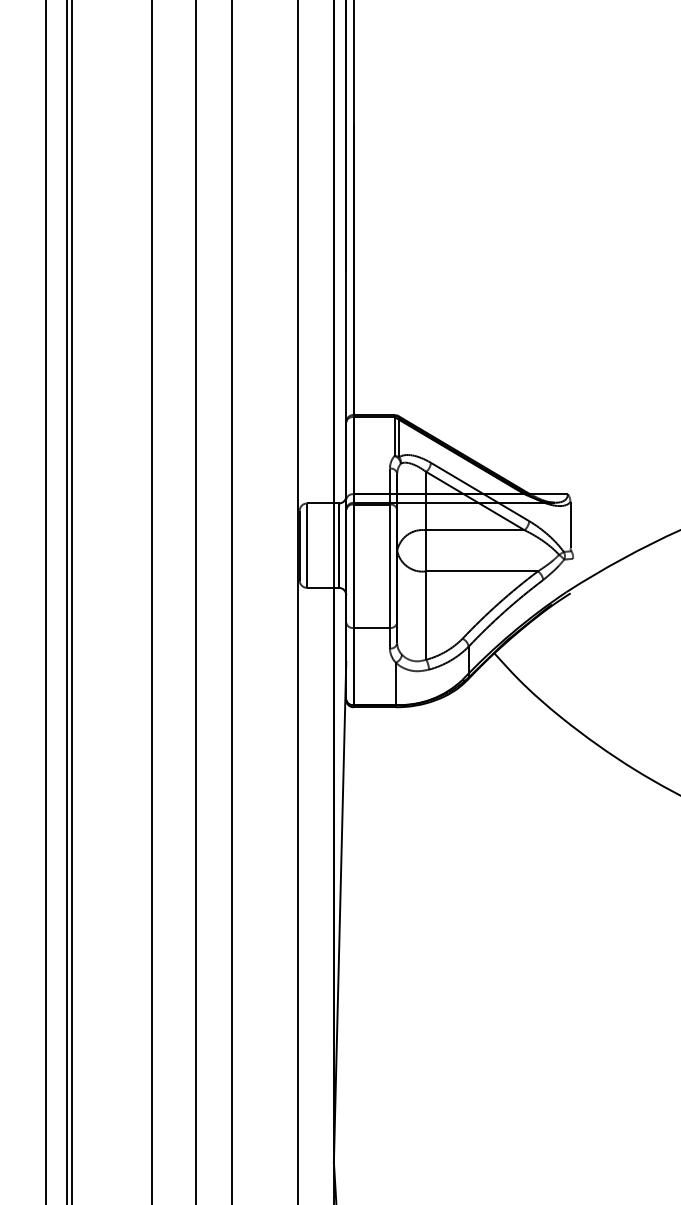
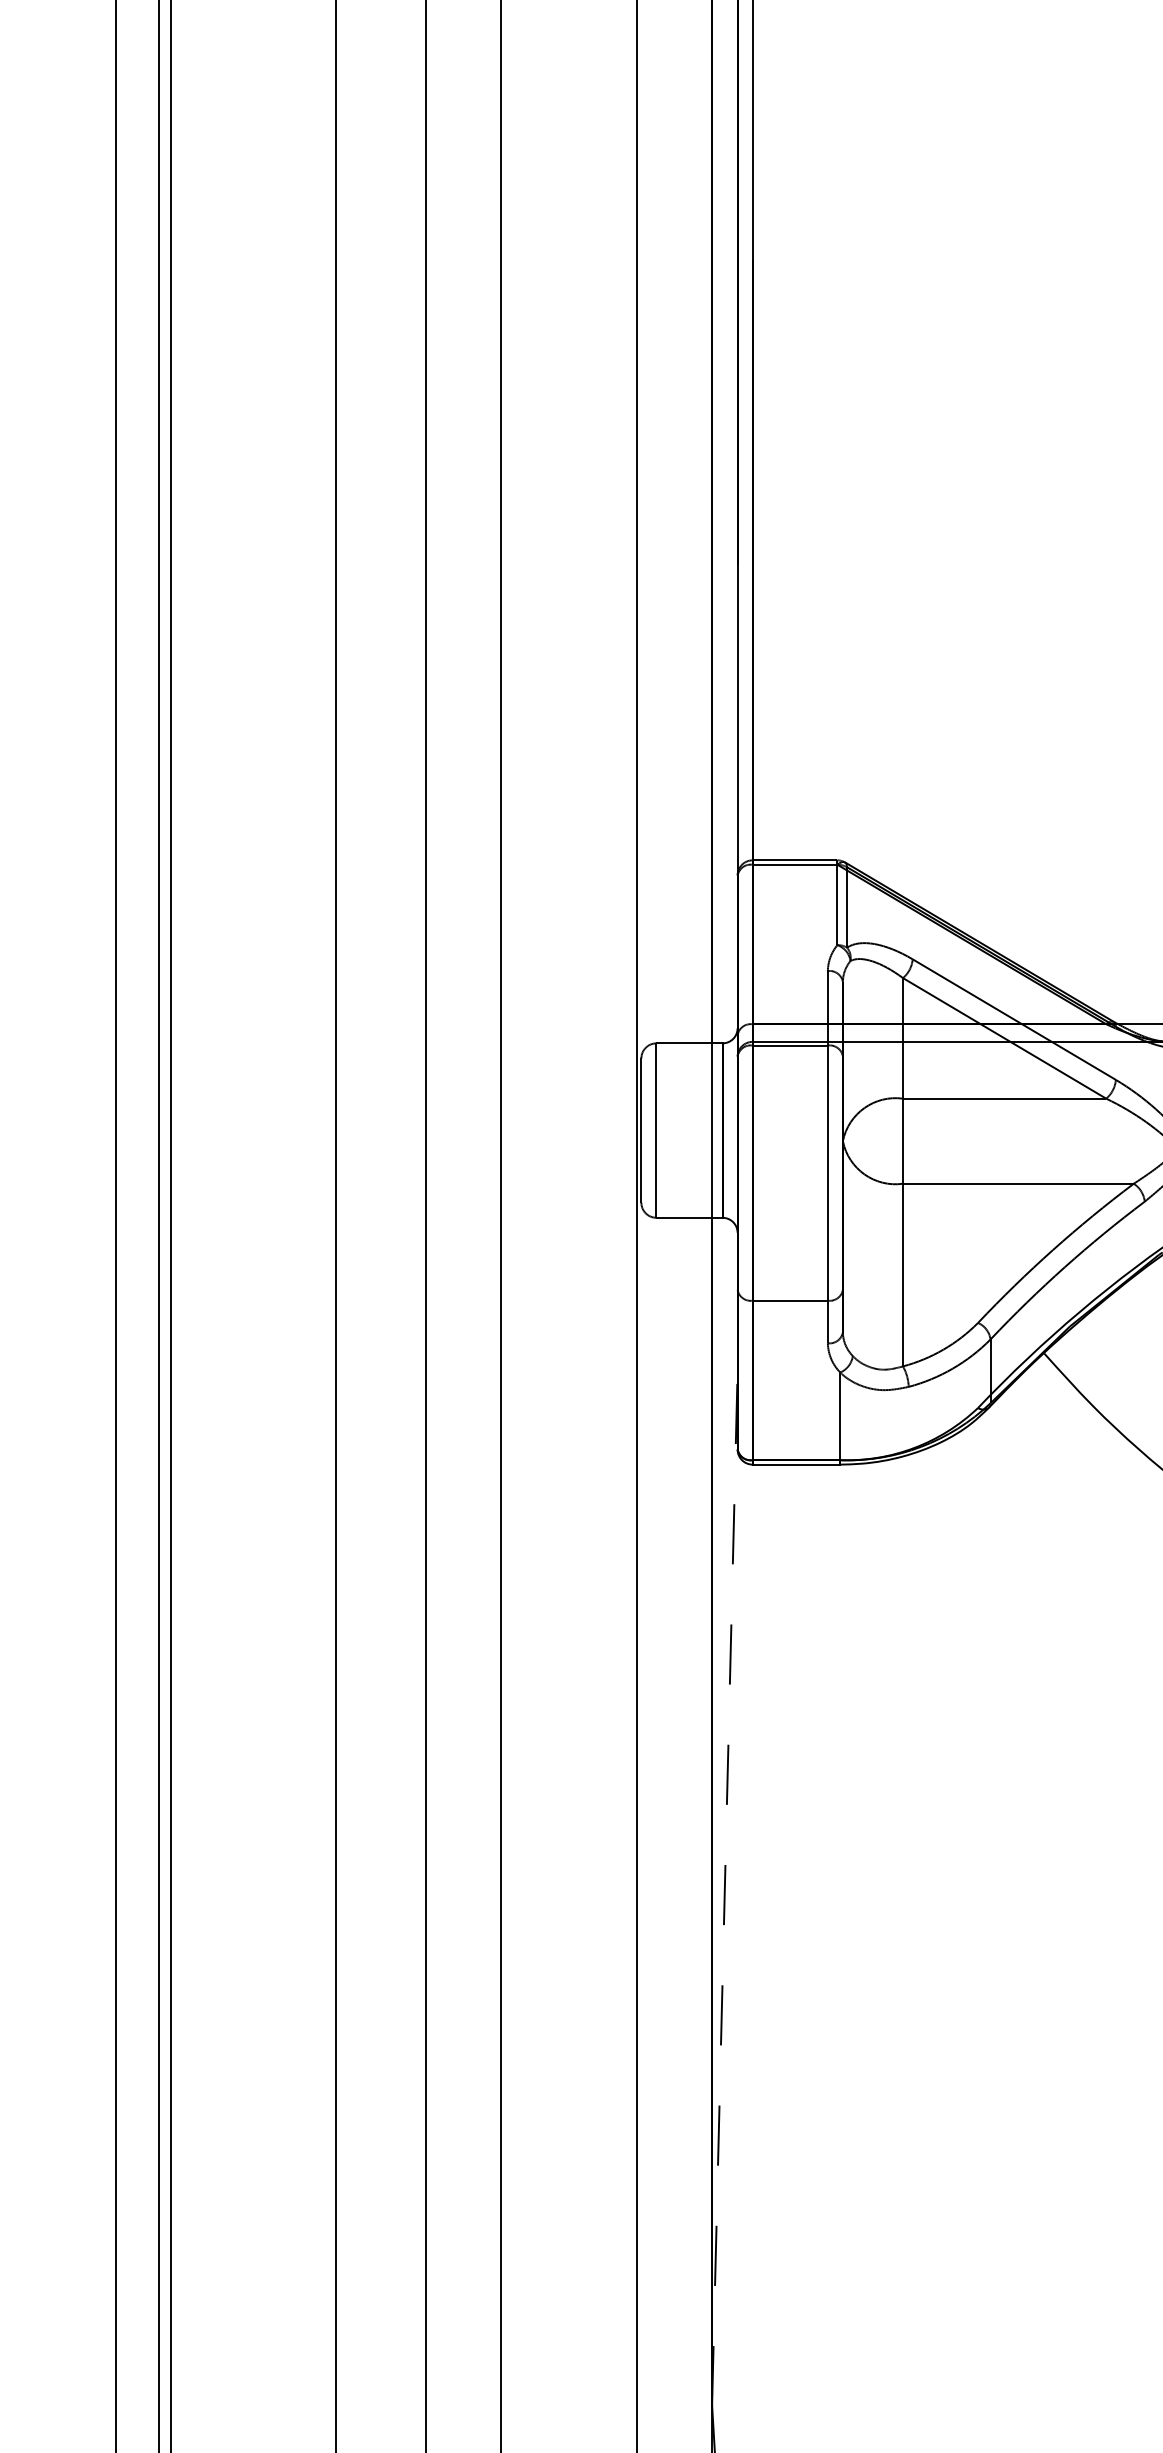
line: (340, 911) -> (725, 1886), solid -> dashed

